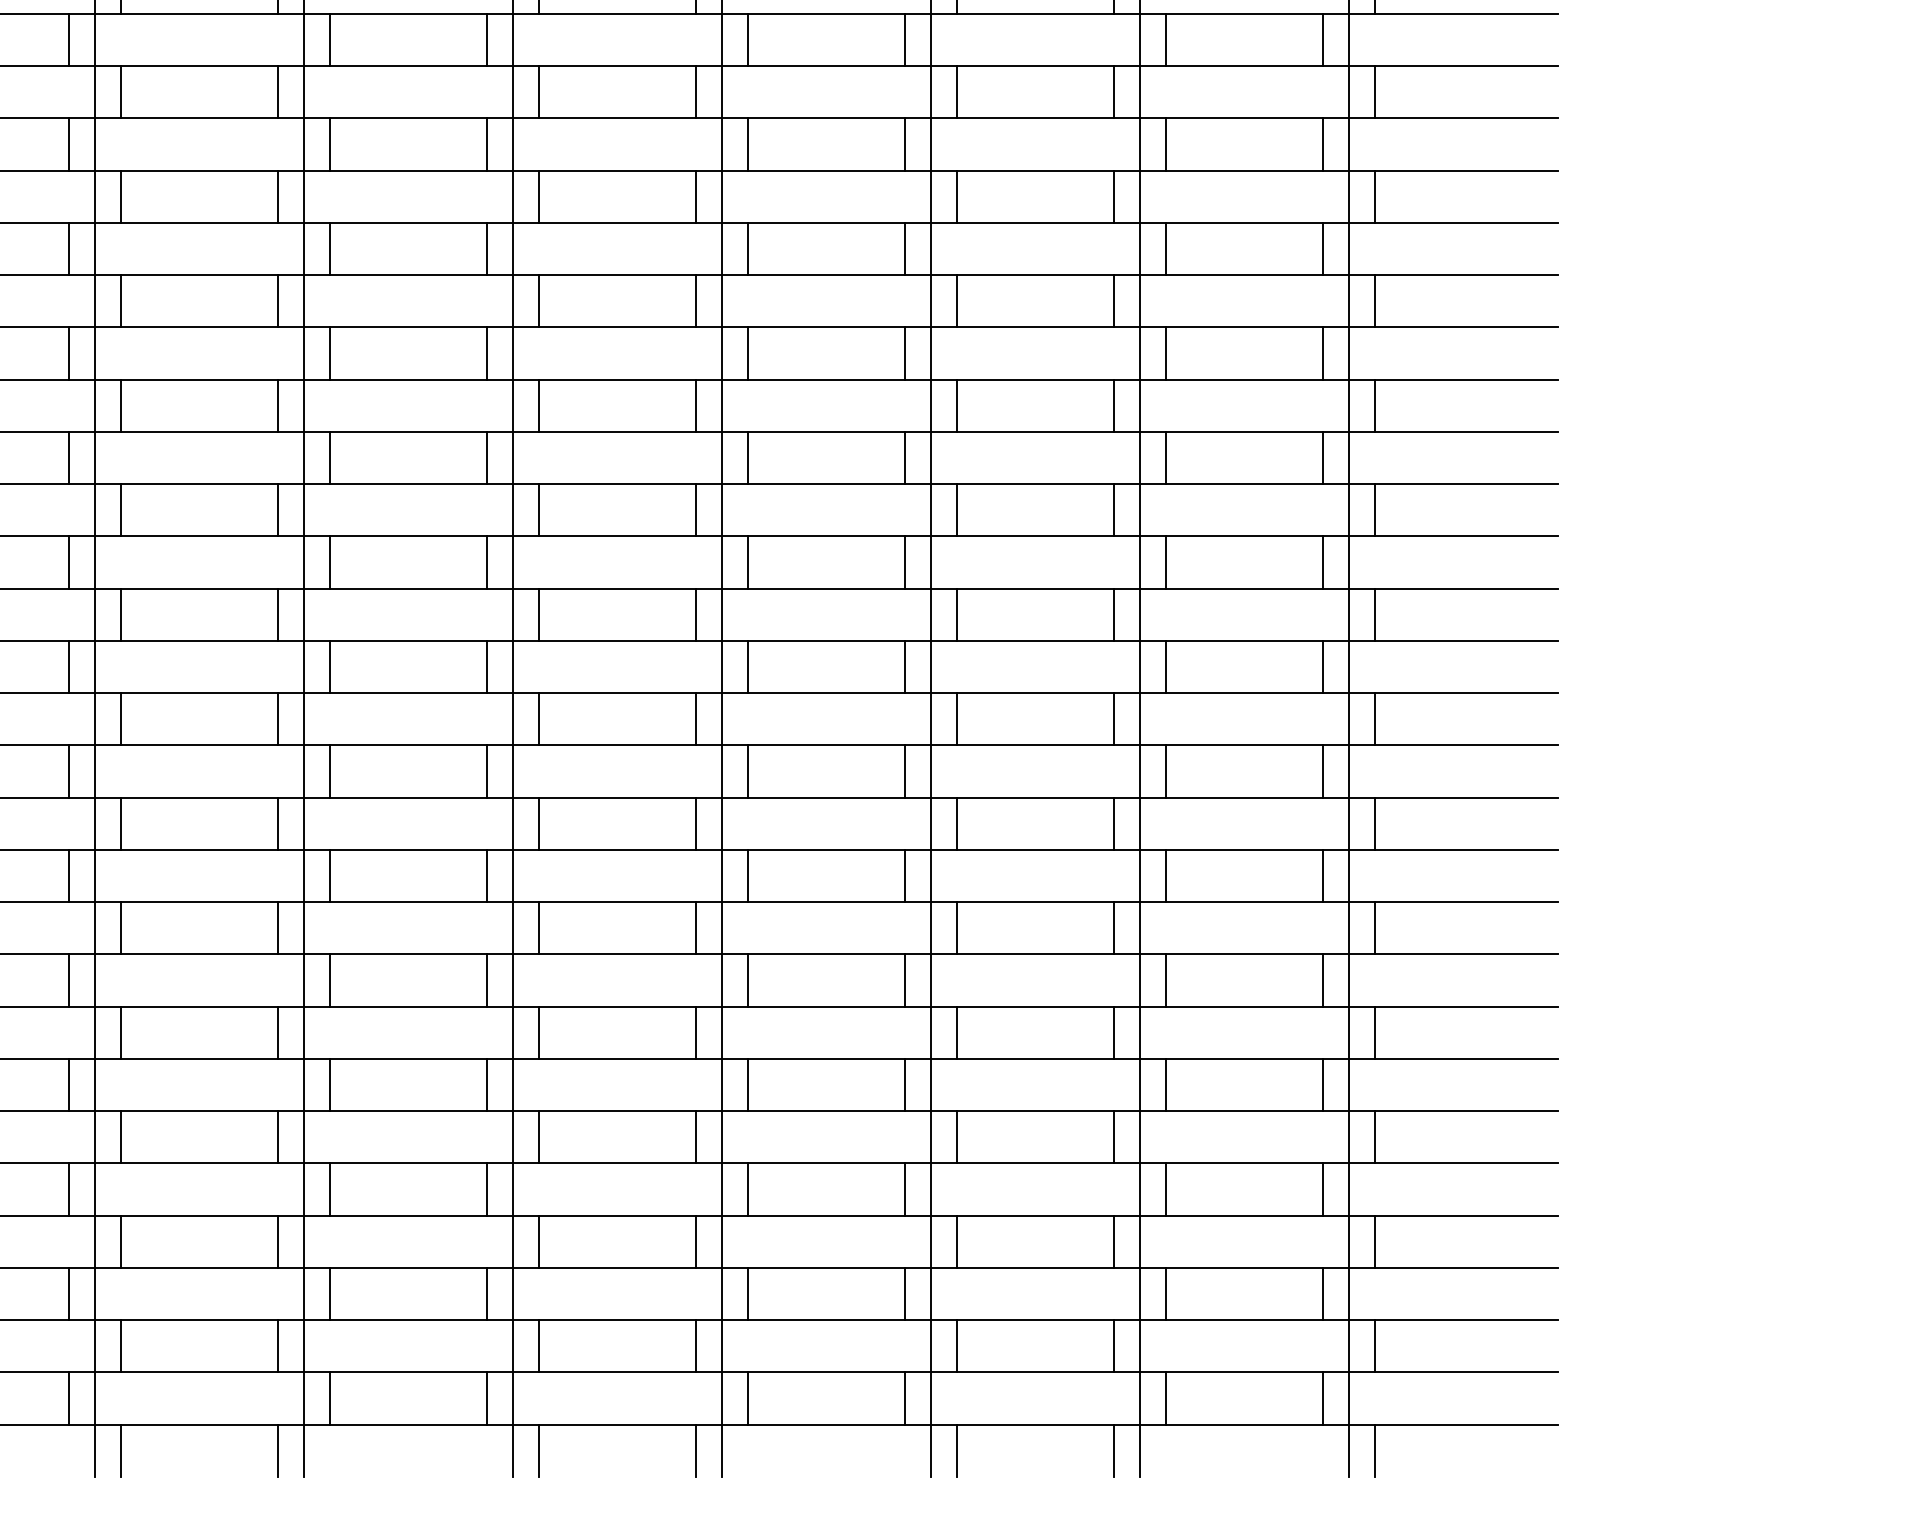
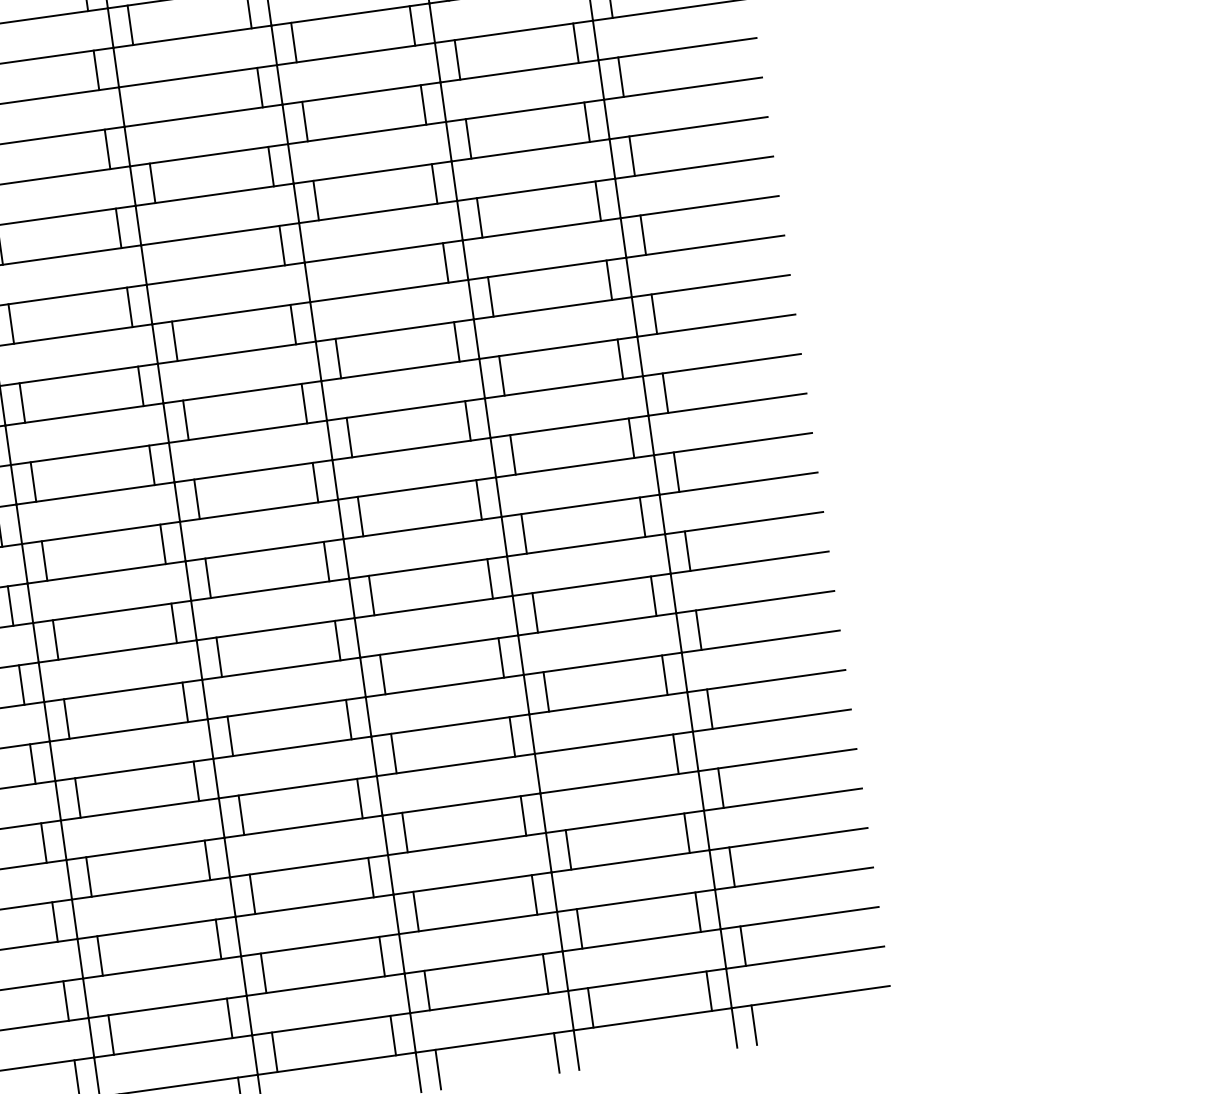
line: (748, 144) -> (141, 104), removed
line: (748, 353) -> (164, 262), removed
line: (957, 405) -> (327, 279), removed
line: (1165, 1084) -> (556, 770), removed

